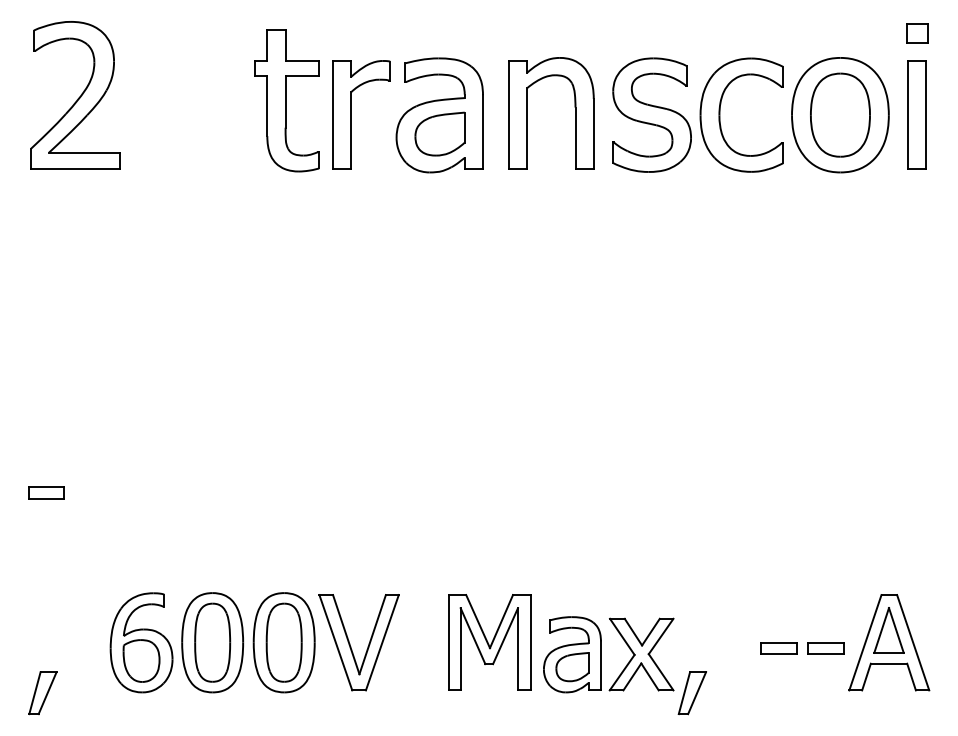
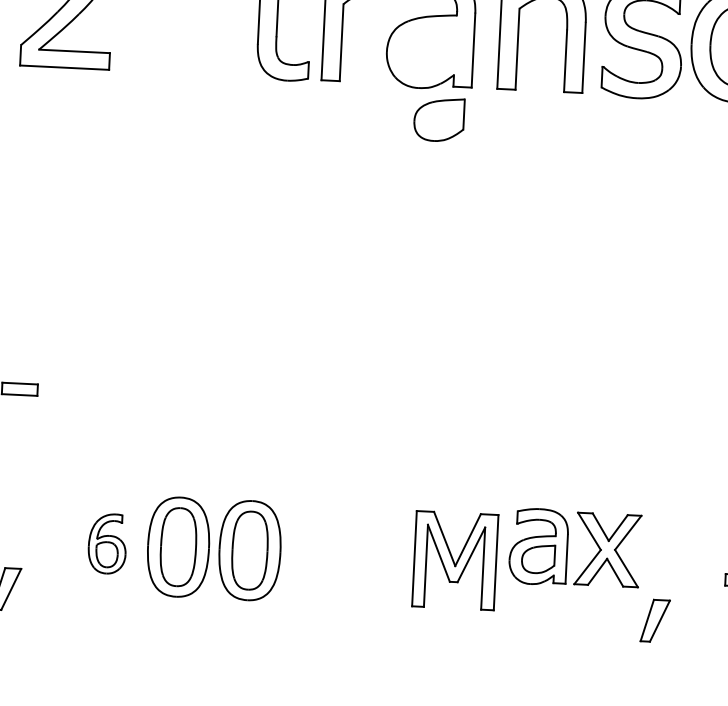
part: (439, 133) -> (438, 119), moved
part: (141, 642) -> (107, 543), size x0.6
part: (350, 643) -> (316, 554), removed
part: (601, 654) -> (567, 547), moved

